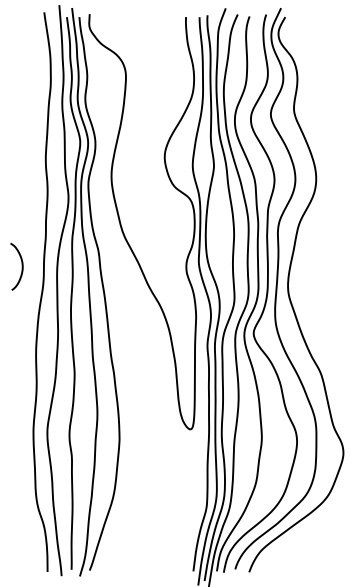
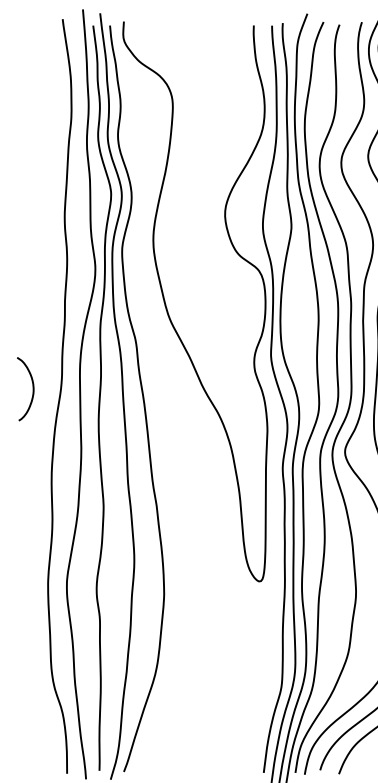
curve: (21, 266) -> (31, 388), moved

